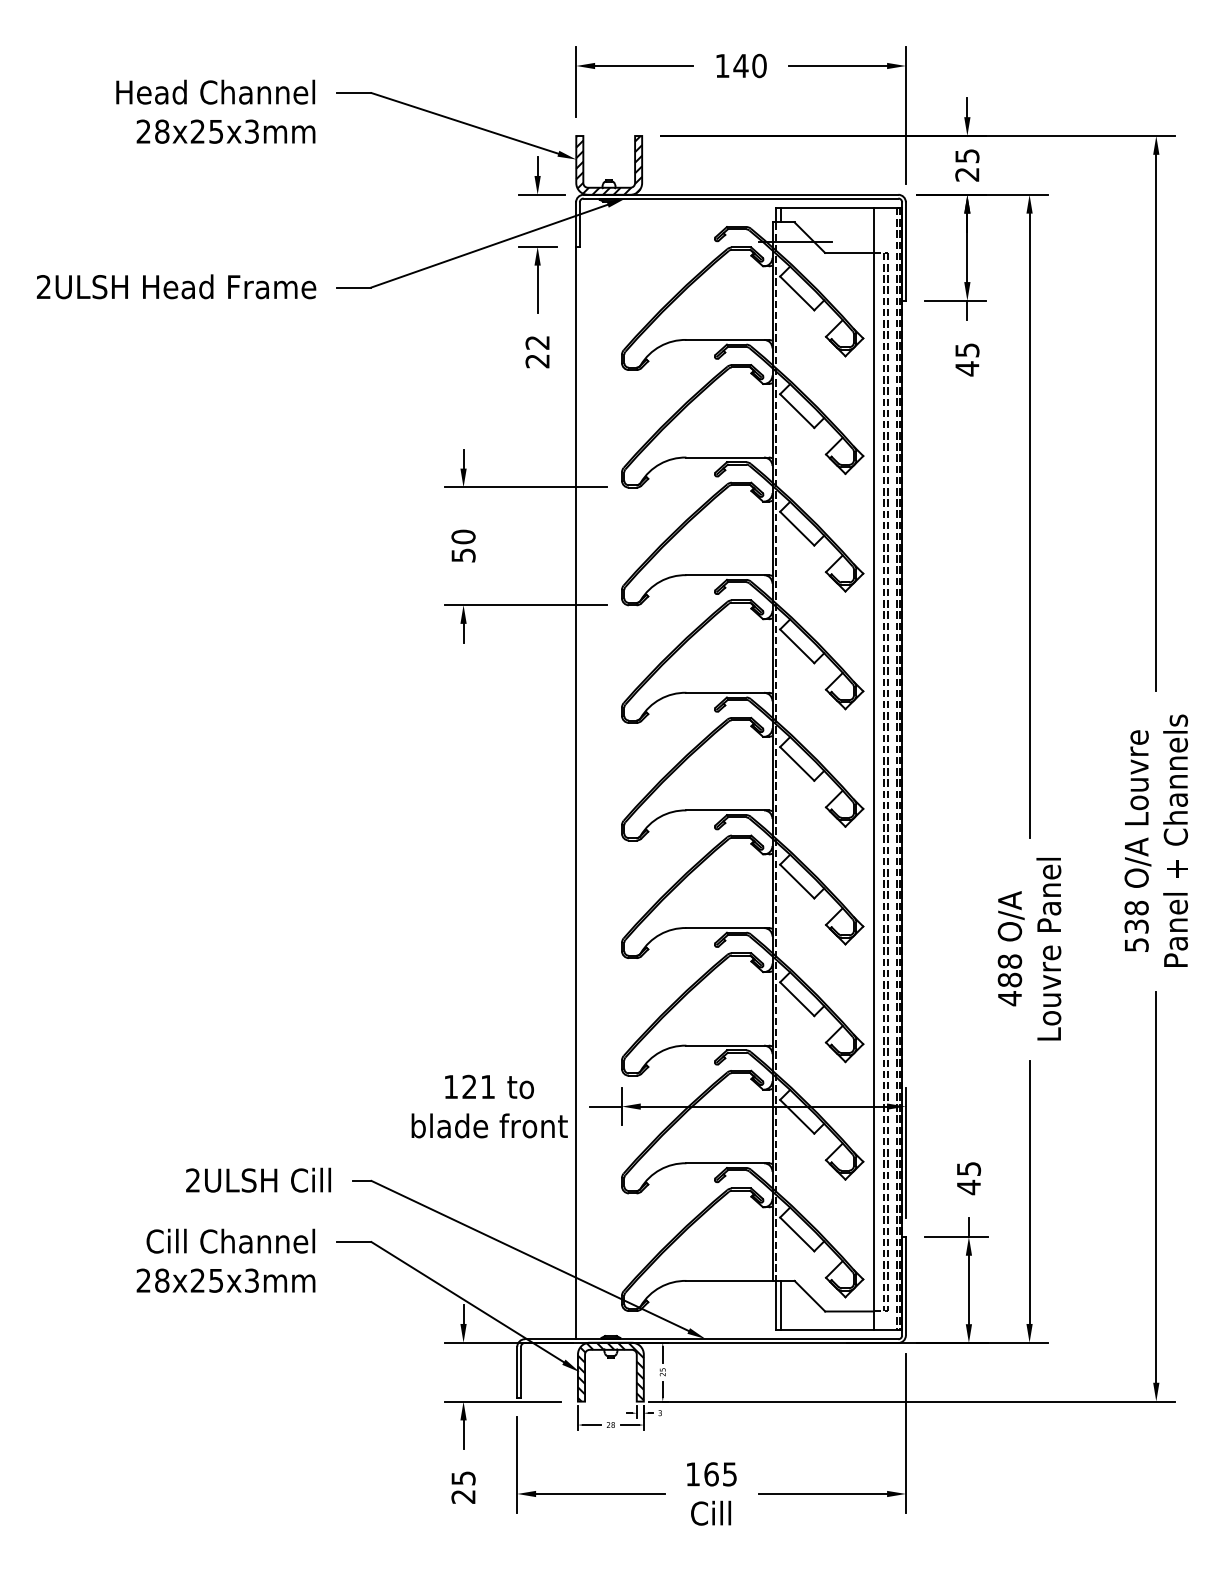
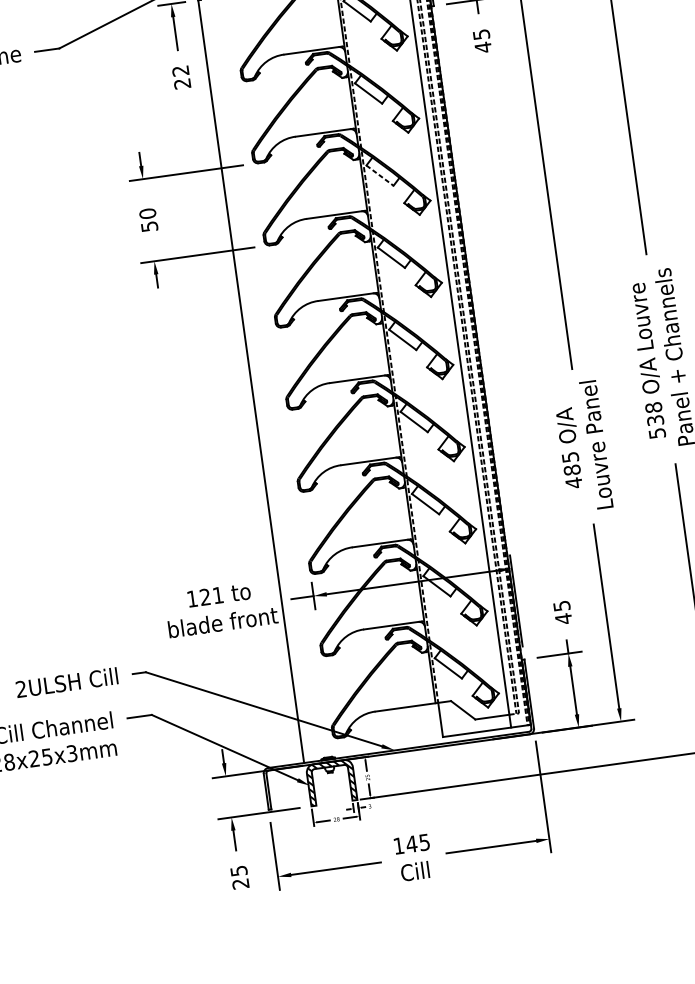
line: (797, 529) -> (380, 176), solid -> dashed
text: (1009, 961) -> (570, 457), 488 -> 485
line: (780, 1304) -> (443, 718), removed
text: (711, 1474) -> (411, 844), 165 -> 145

